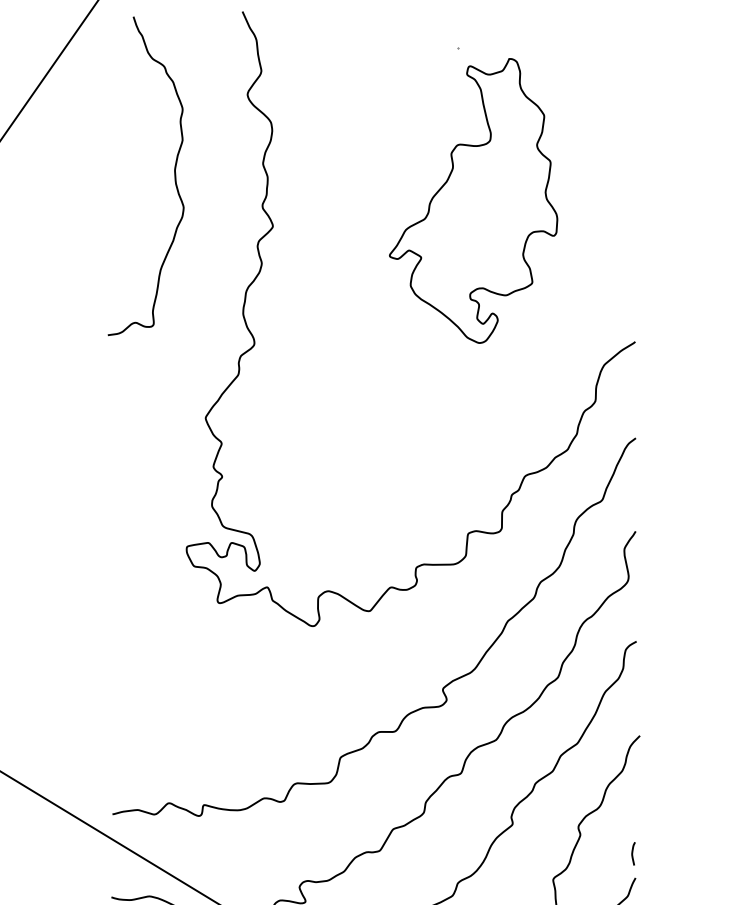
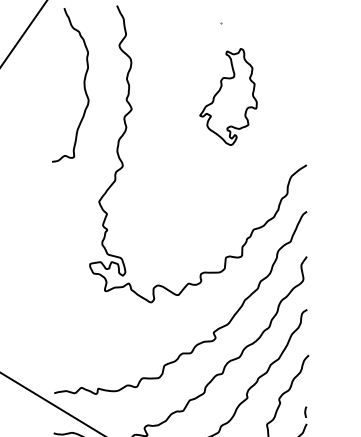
part: (473, 199) -> (228, 96), size x0.7

